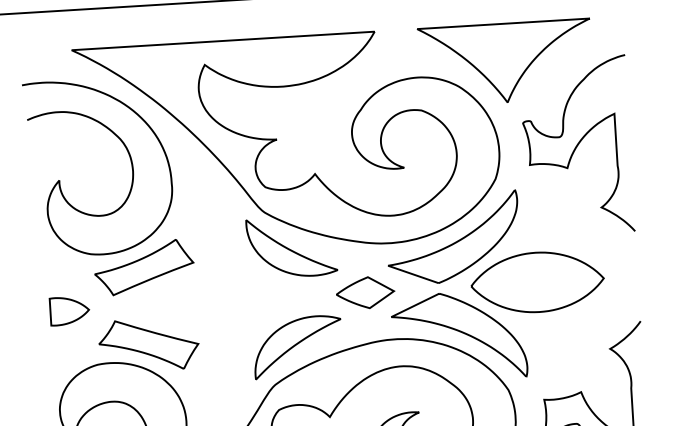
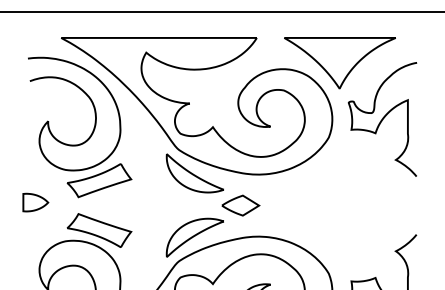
part: (496, 284) -> (325, 205), removed
part: (69, 310) -> (35, 202), moved

